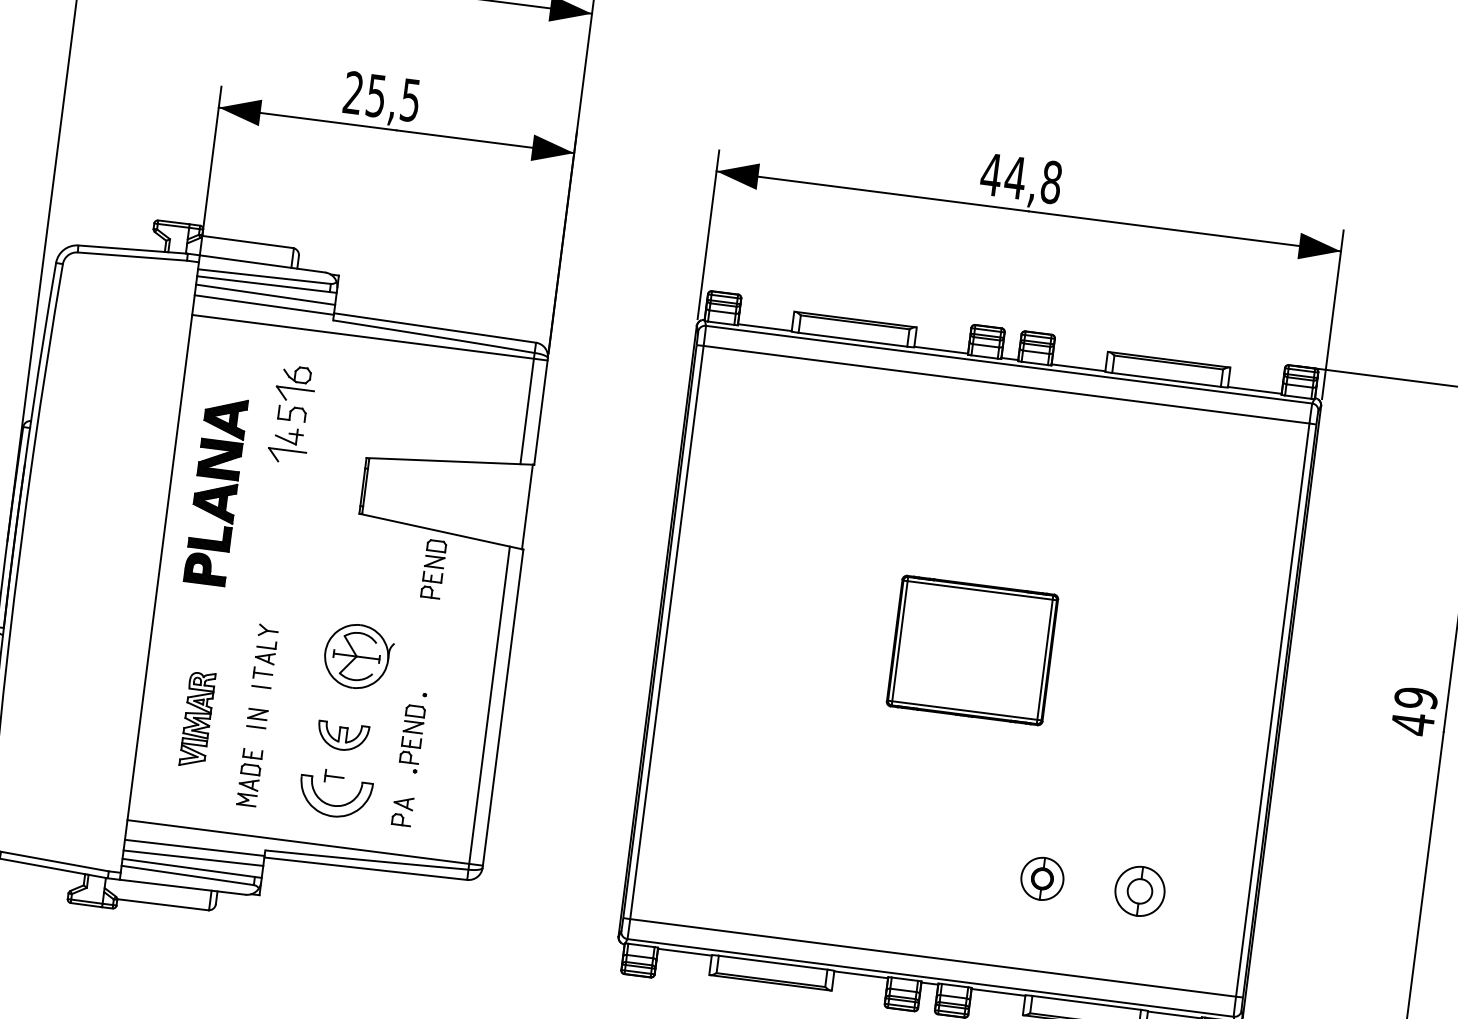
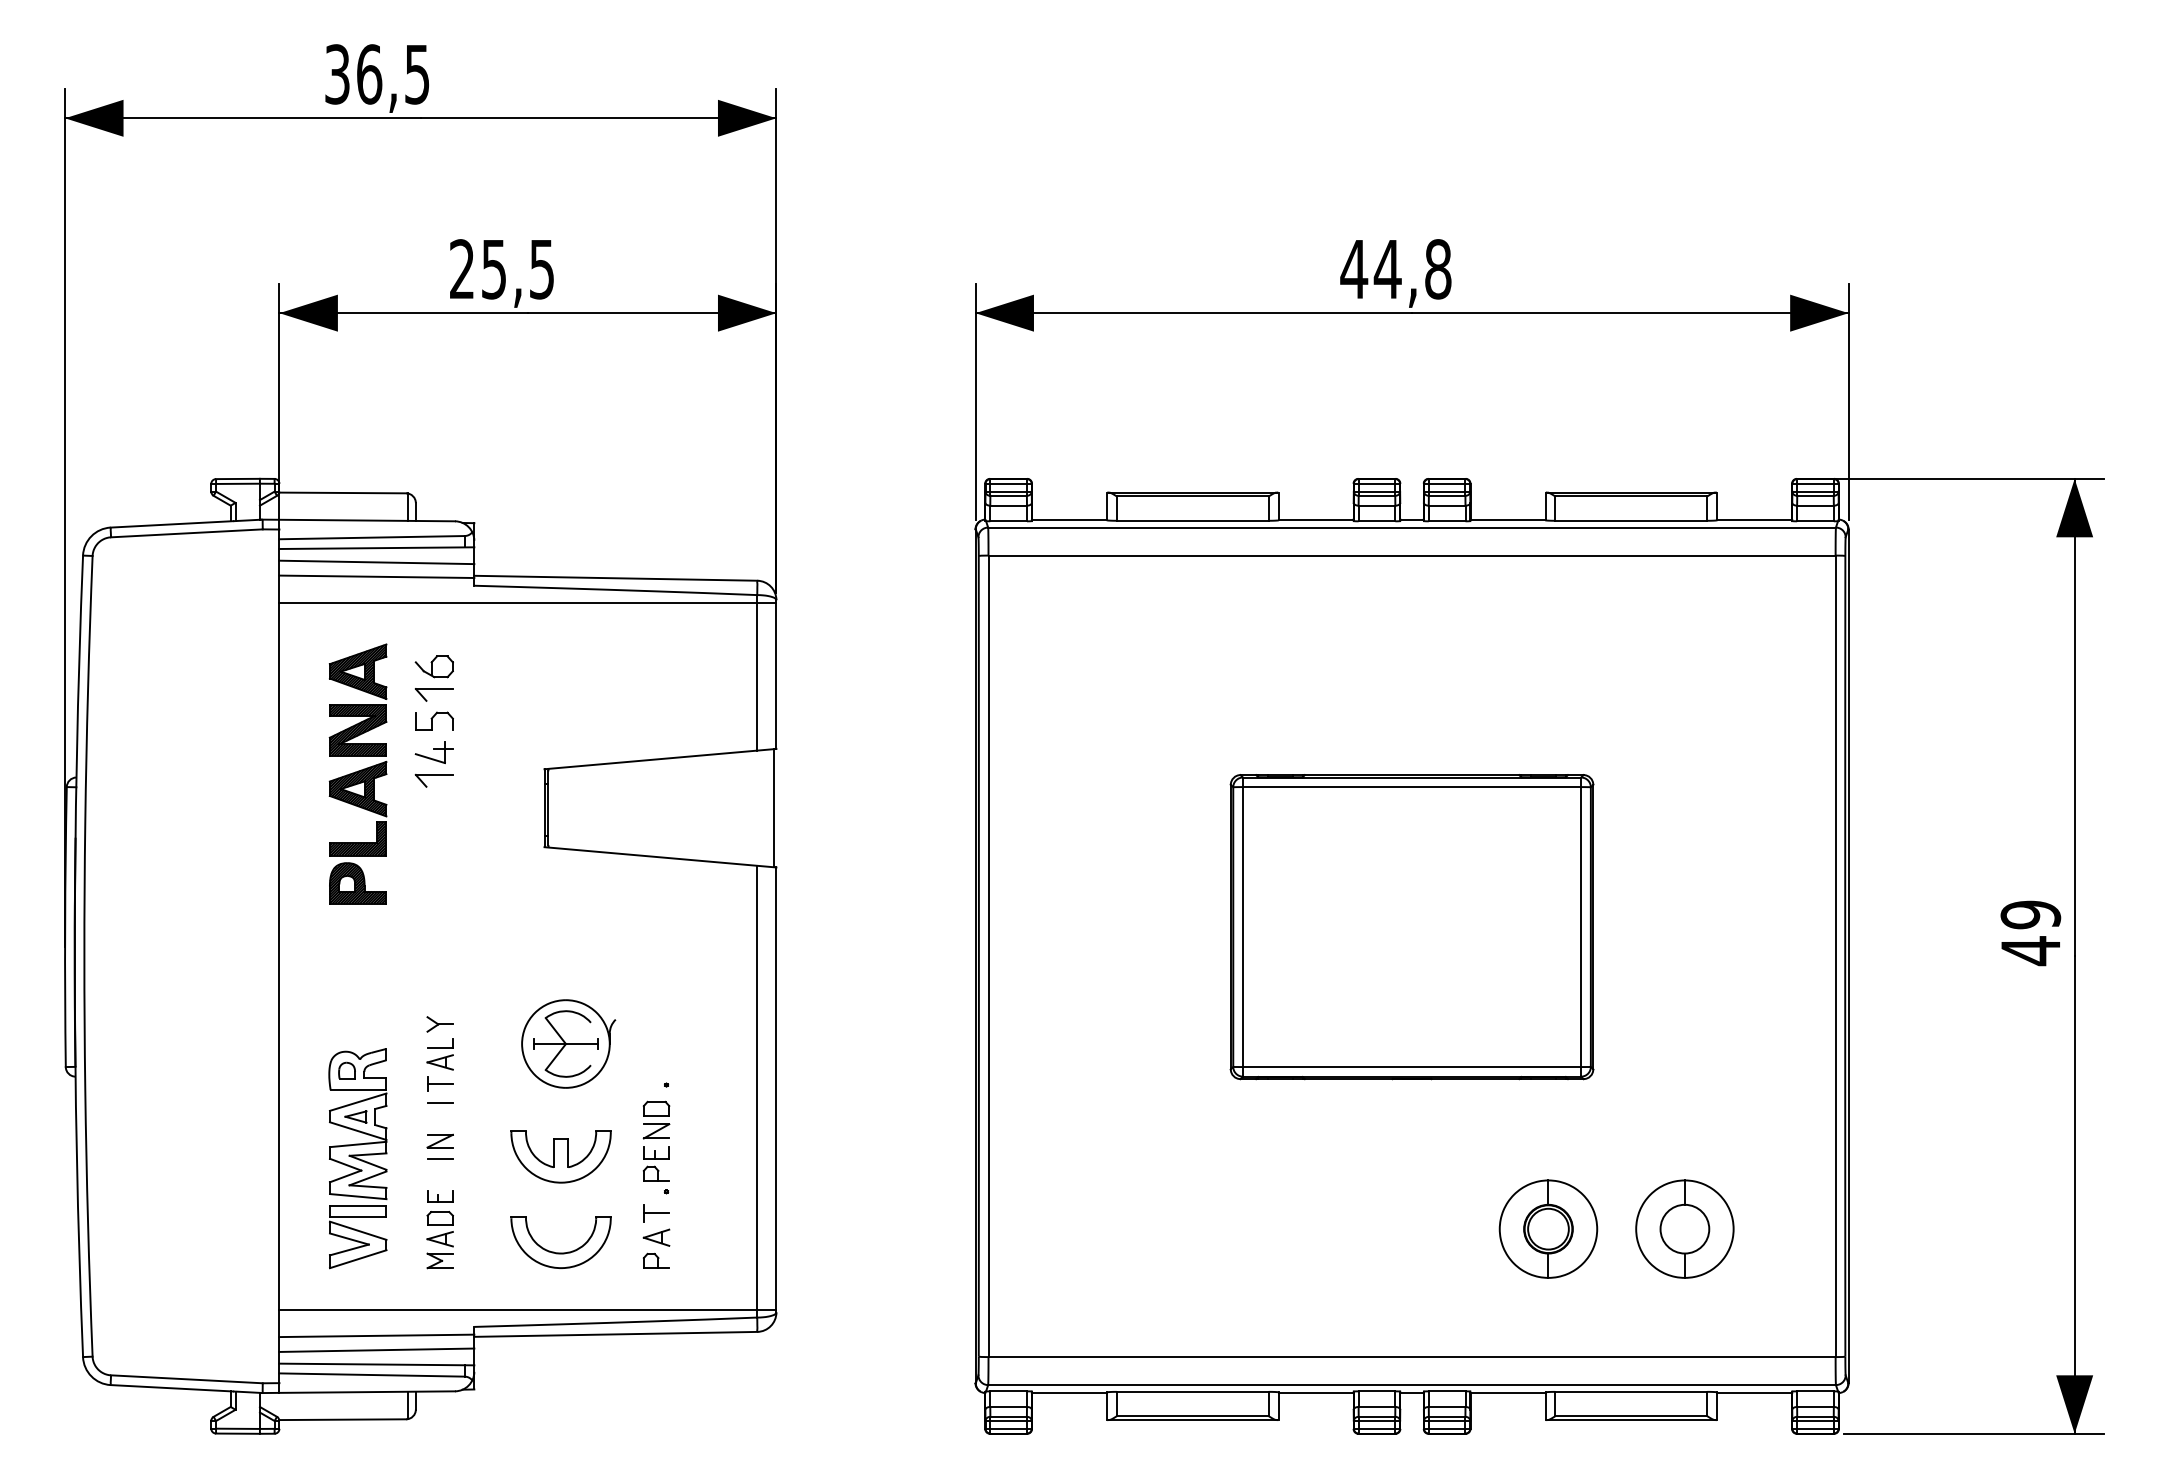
part: (294, 394) -> (433, 694), size x0.71
part: (286, 455) -> (433, 780), size x0.71
part: (215, 490) -> (357, 773), moved
part: (433, 568) -> (656, 909), removed
part: (972, 650) -> (1411, 927), size x1.67
part: (197, 719) -> (357, 1158), size x1.67
part: (342, 736) -> (560, 1156), size x1.43
part: (334, 776) -> (656, 1213), moved
part: (1042, 878) -> (1548, 1228), size x1.67
part: (1139, 890) -> (1684, 1228), size x1.43

